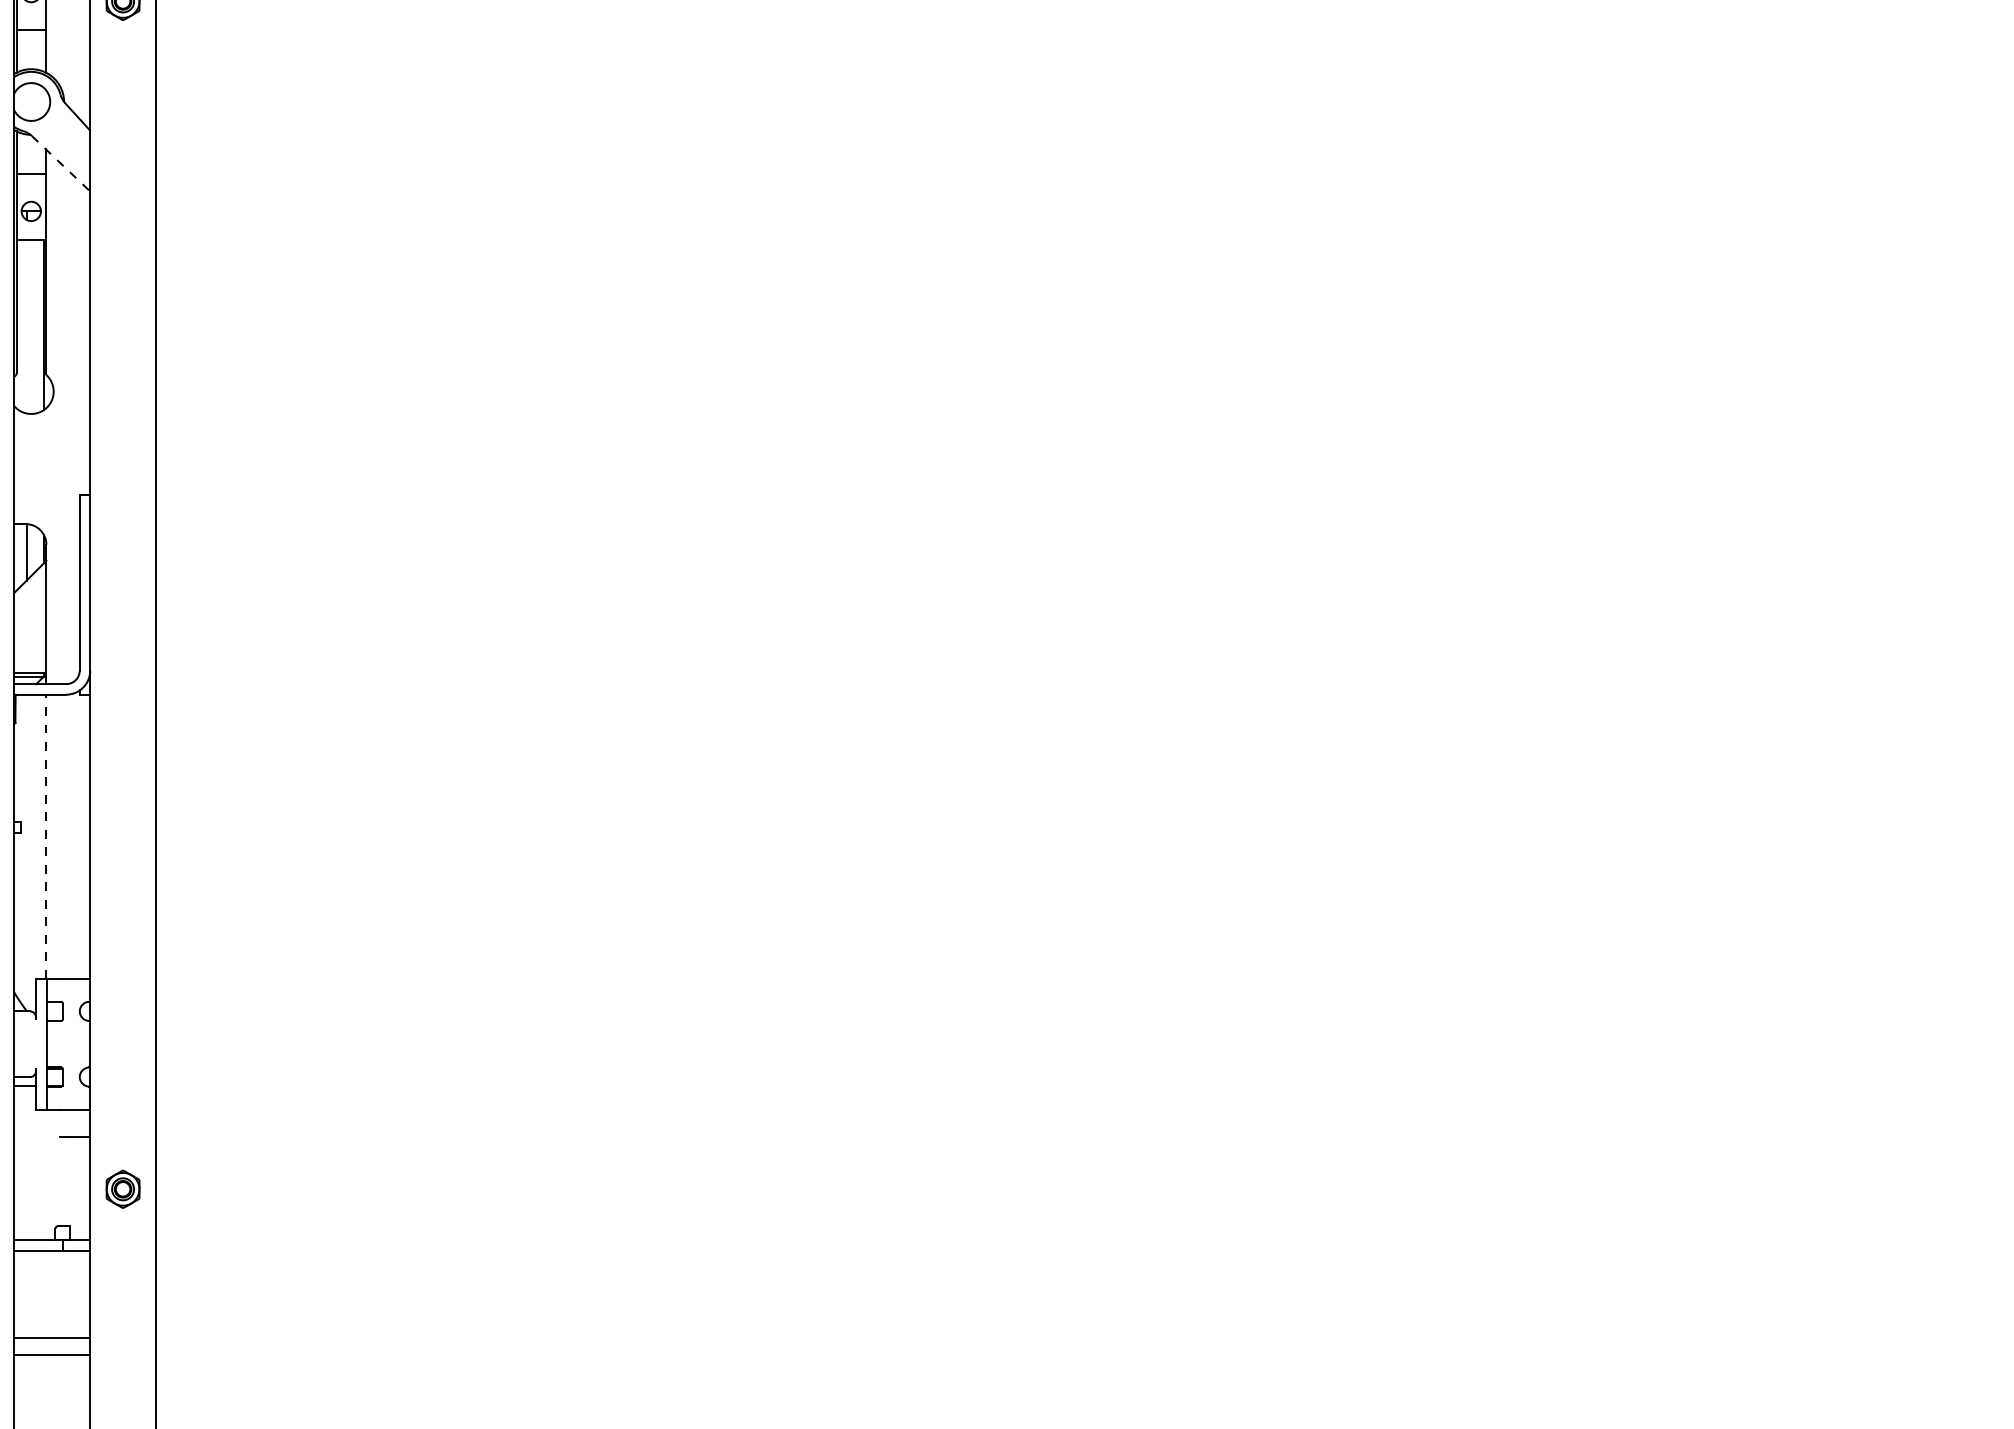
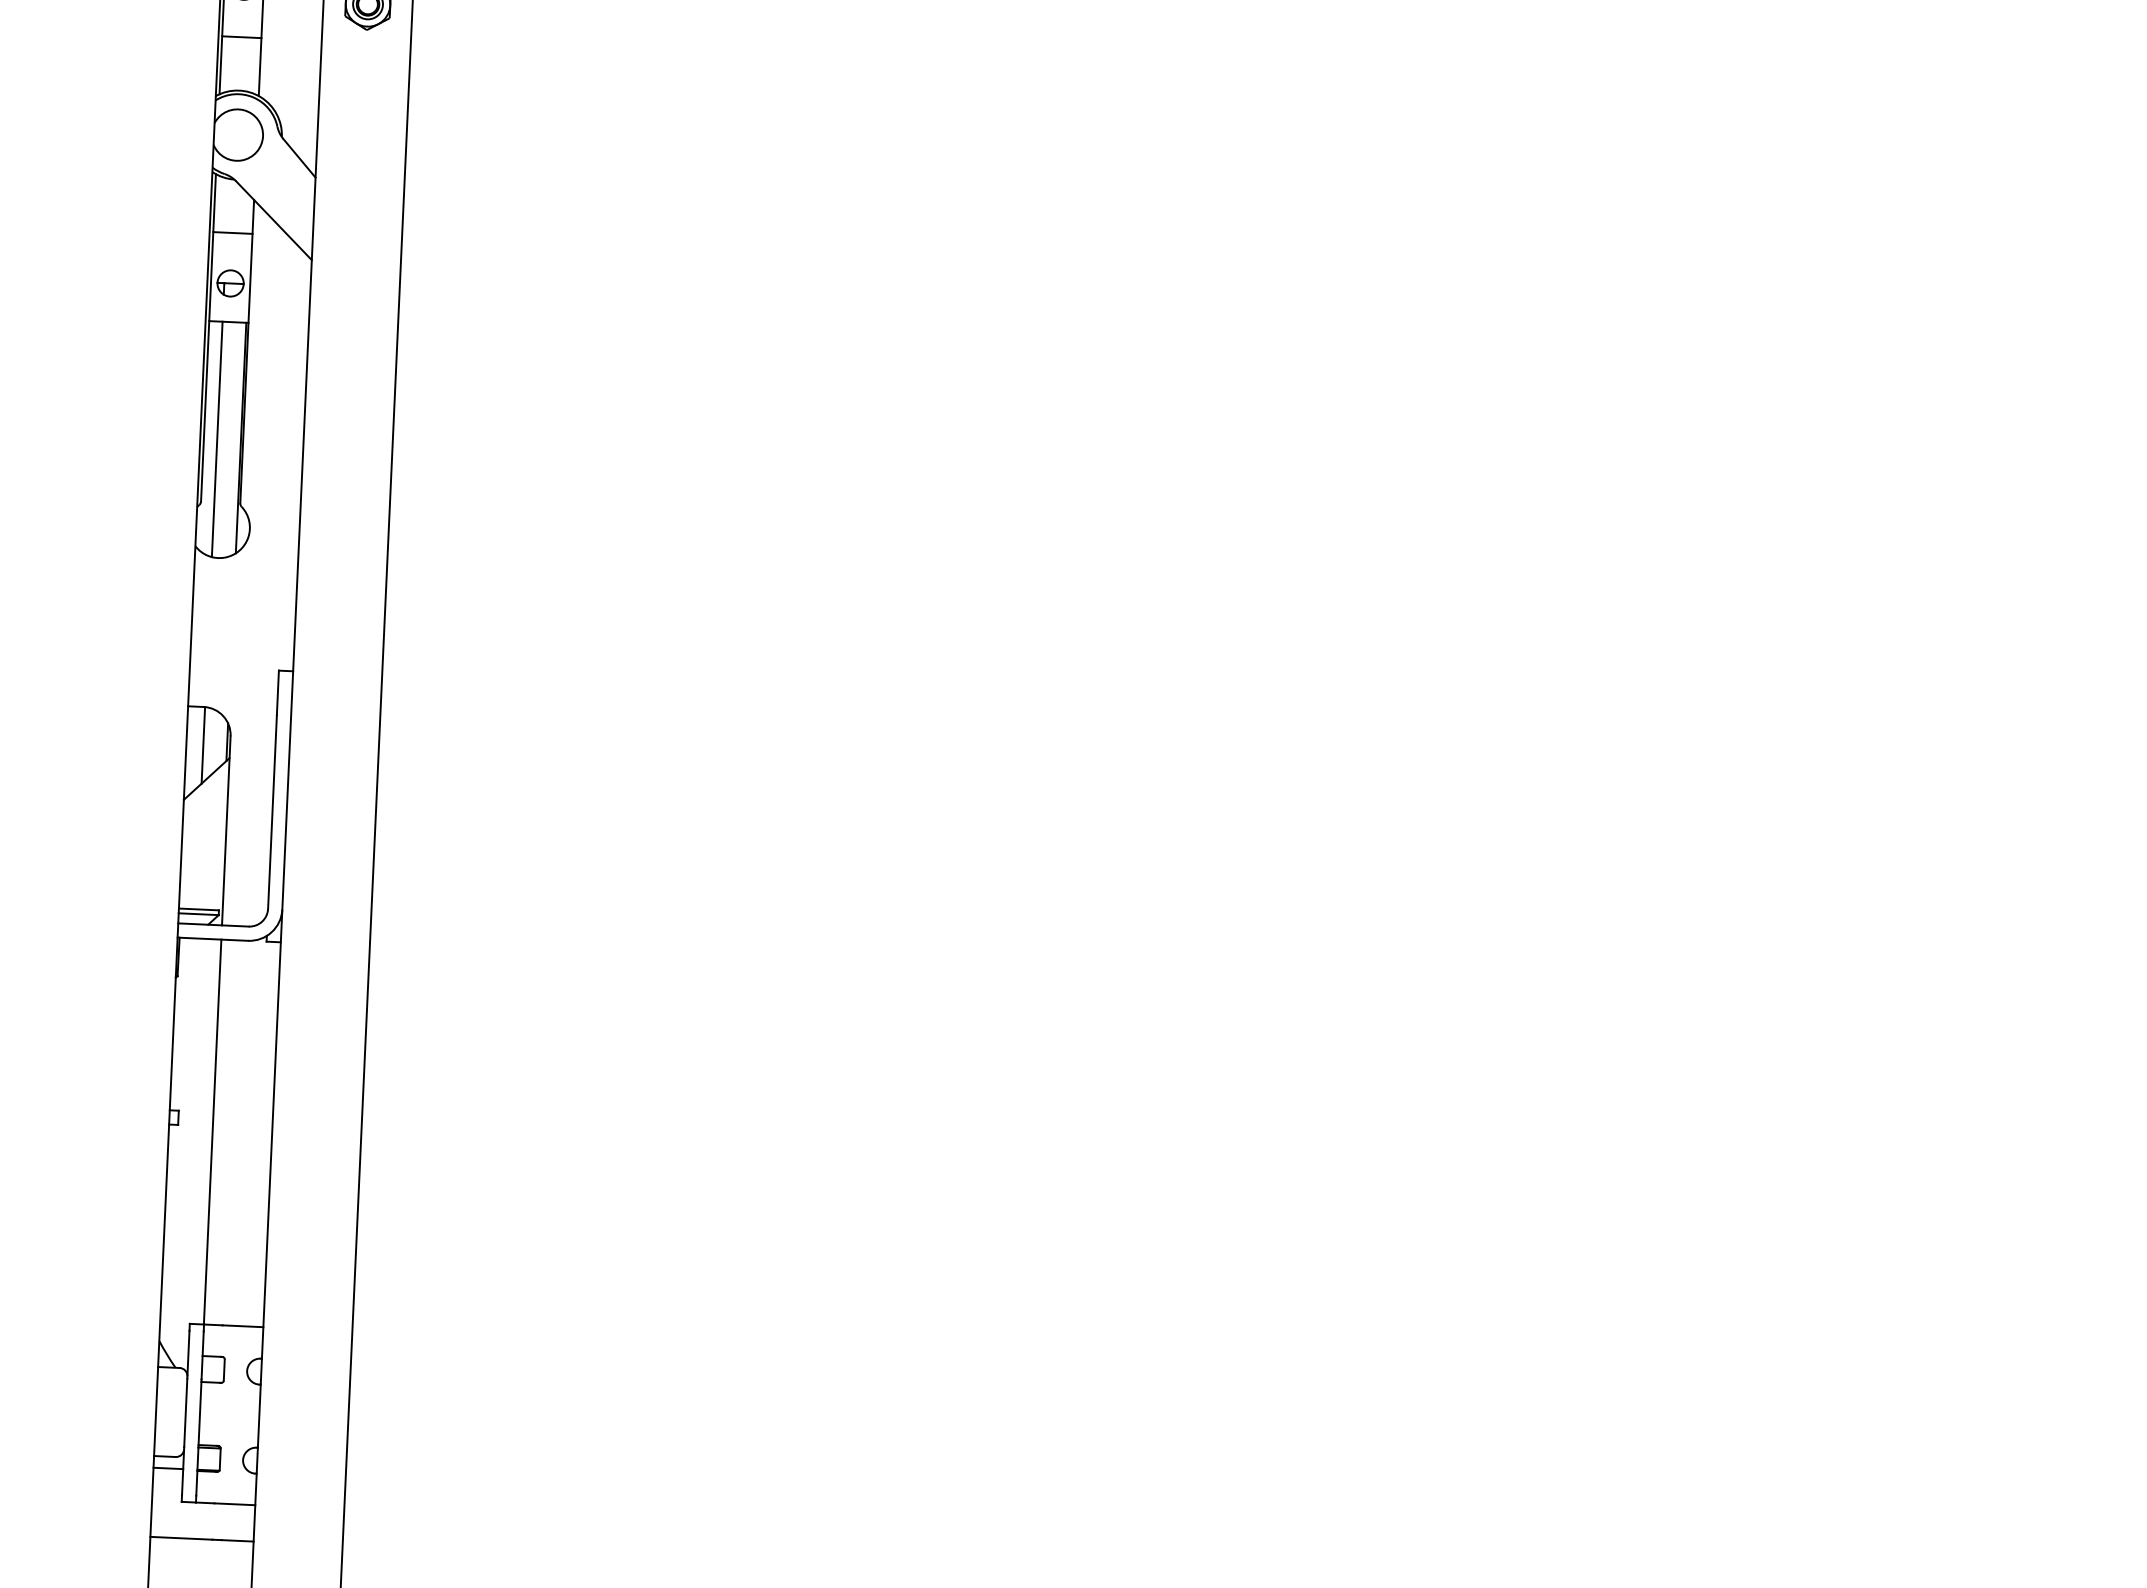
line: (61, 164) -> (274, 221), dashed -> solid
line: (26, 326) -> (217, 439), added
line: (46, 836) -> (212, 1131), dashed -> solid
line: (36, 1044) -> (186, 1413), added
line: (36, 1136) -> (180, 1537), added

